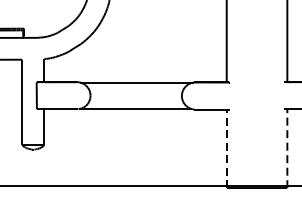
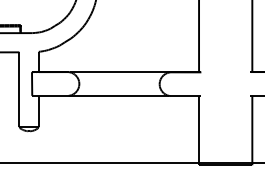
line: (227, 148) -> (199, 130), dashed -> solid
line: (287, 148) -> (252, 130), dashed -> solid

